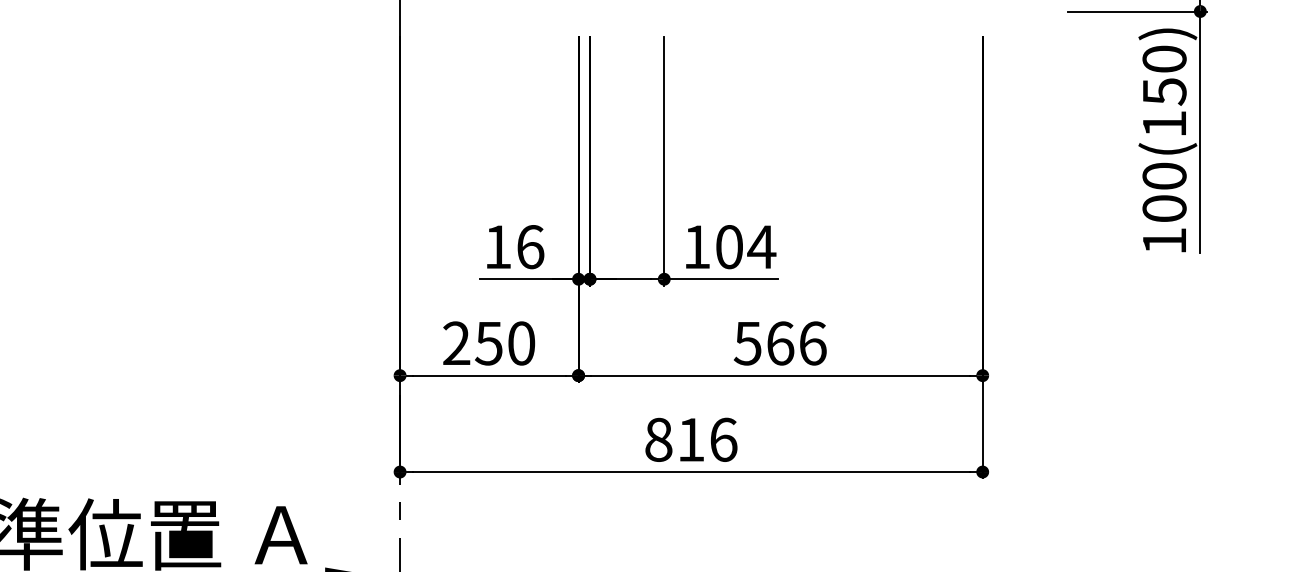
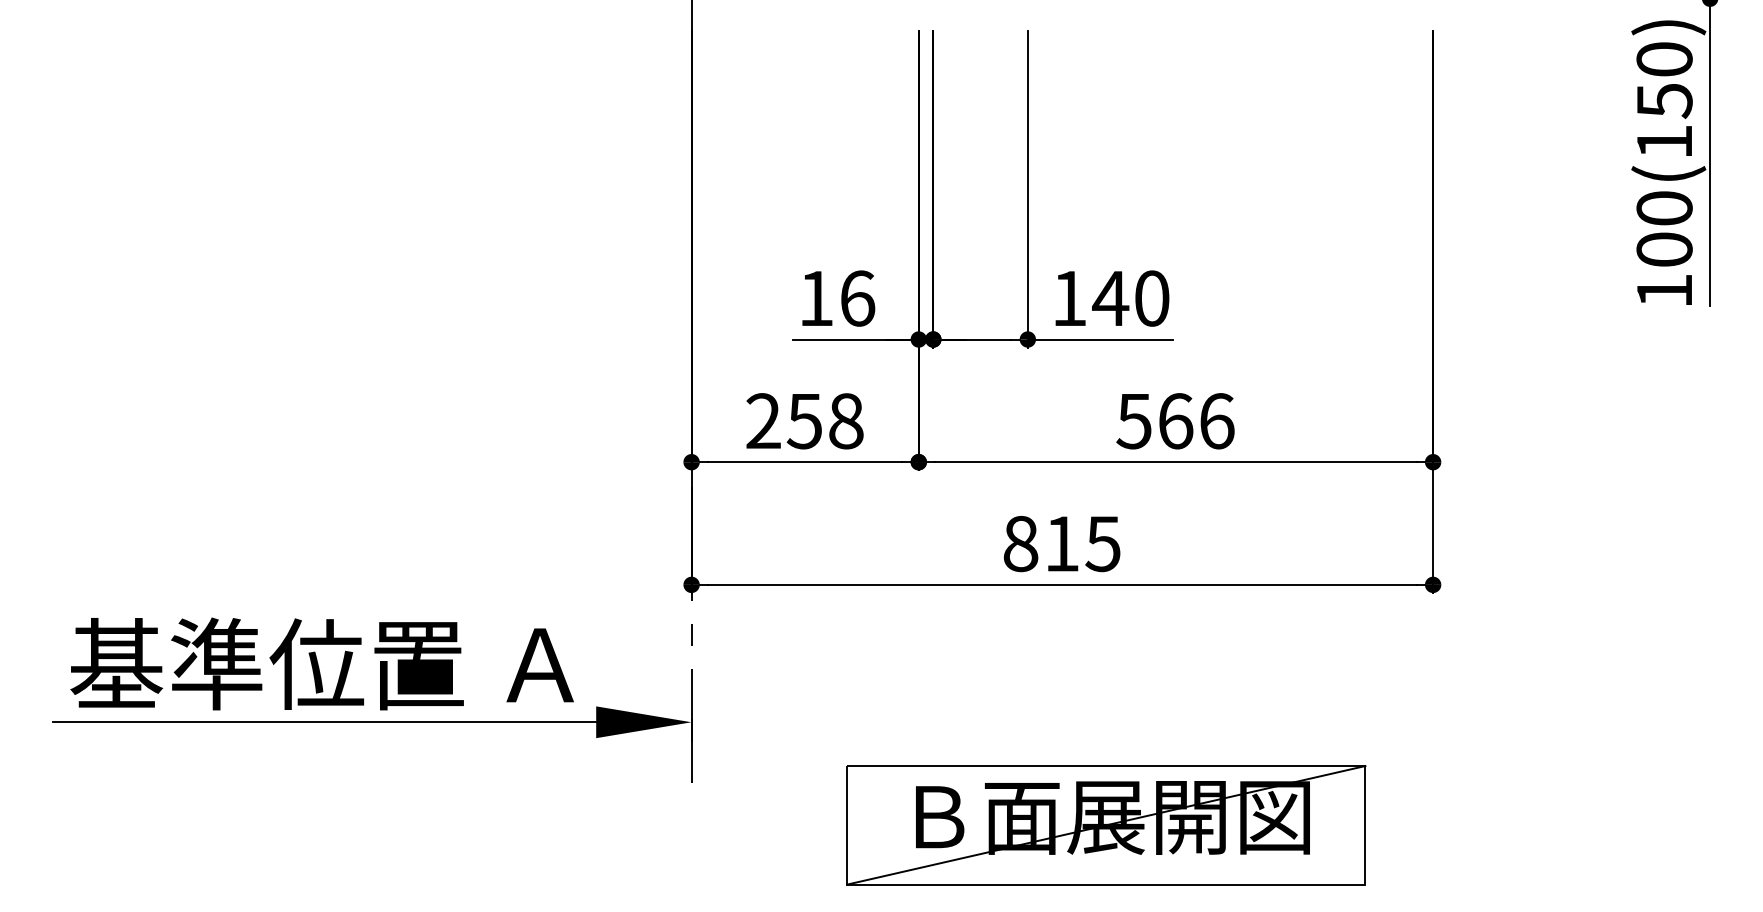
text: (745, 247) -> (1131, 298), 104 -> 140
text: (521, 343) -> (846, 421), 250 -> 258
text: (723, 439) -> (1103, 543), 816 -> 815

